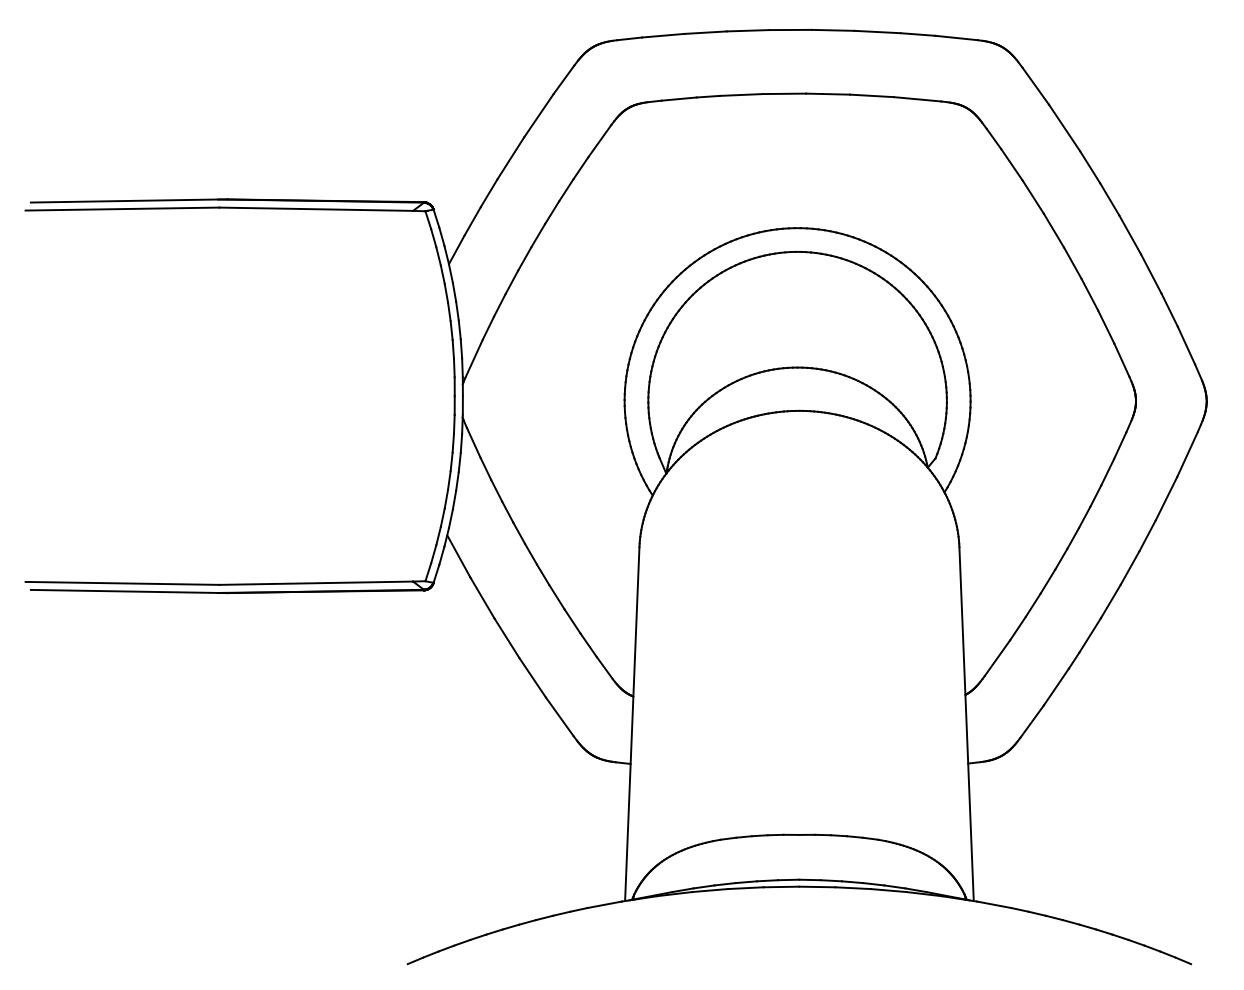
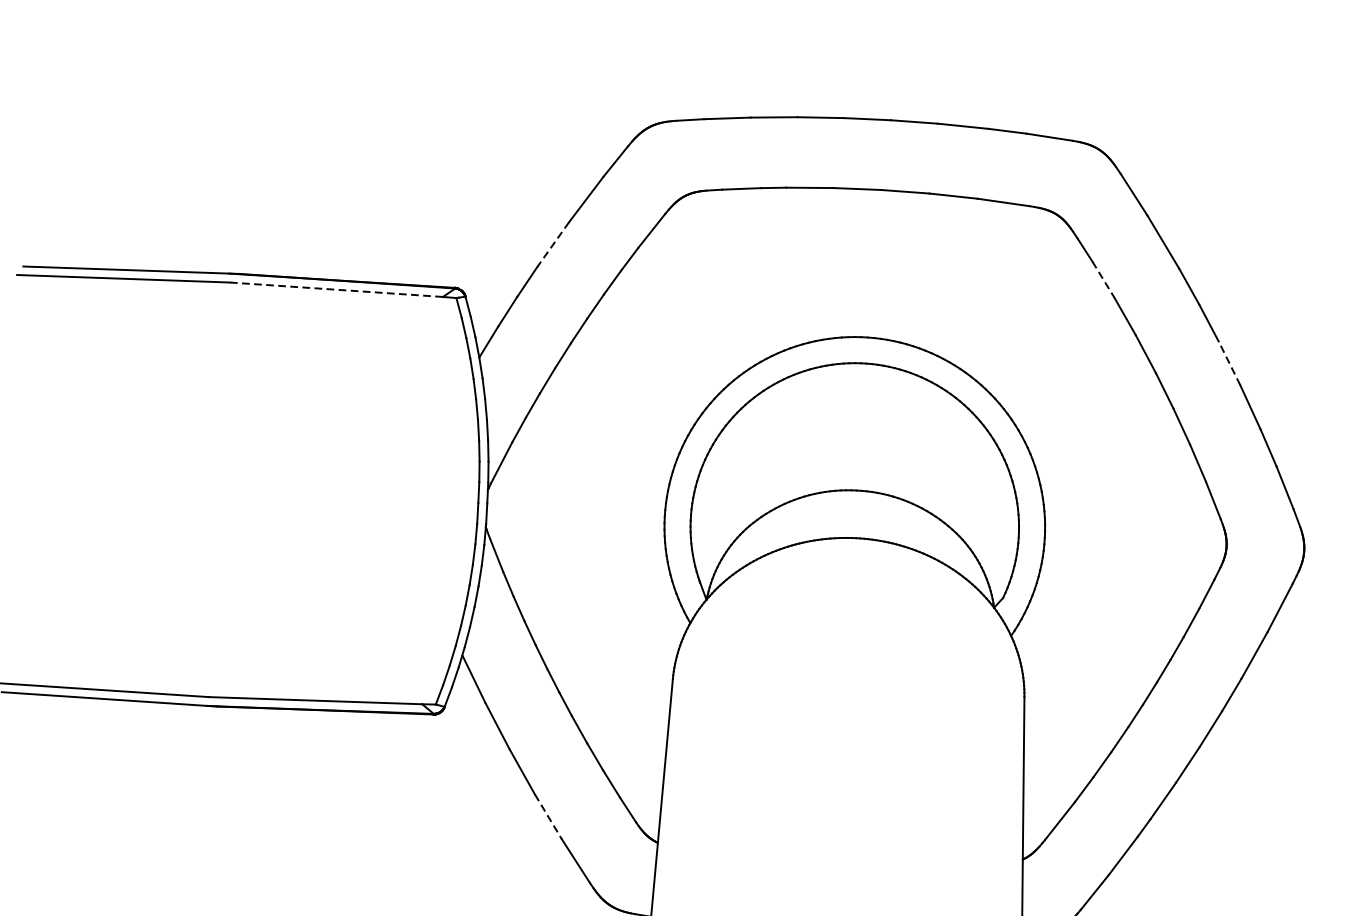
line: (510, 158) -> (552, 244), solid -> dashed
line: (1012, 165) -> (1104, 280), solid -> dashed
line: (316, 209) -> (336, 290), solid -> dashed
line: (1129, 234) -> (1228, 362), solid -> dashed
line: (532, 677) -> (548, 816), solid -> dashed

